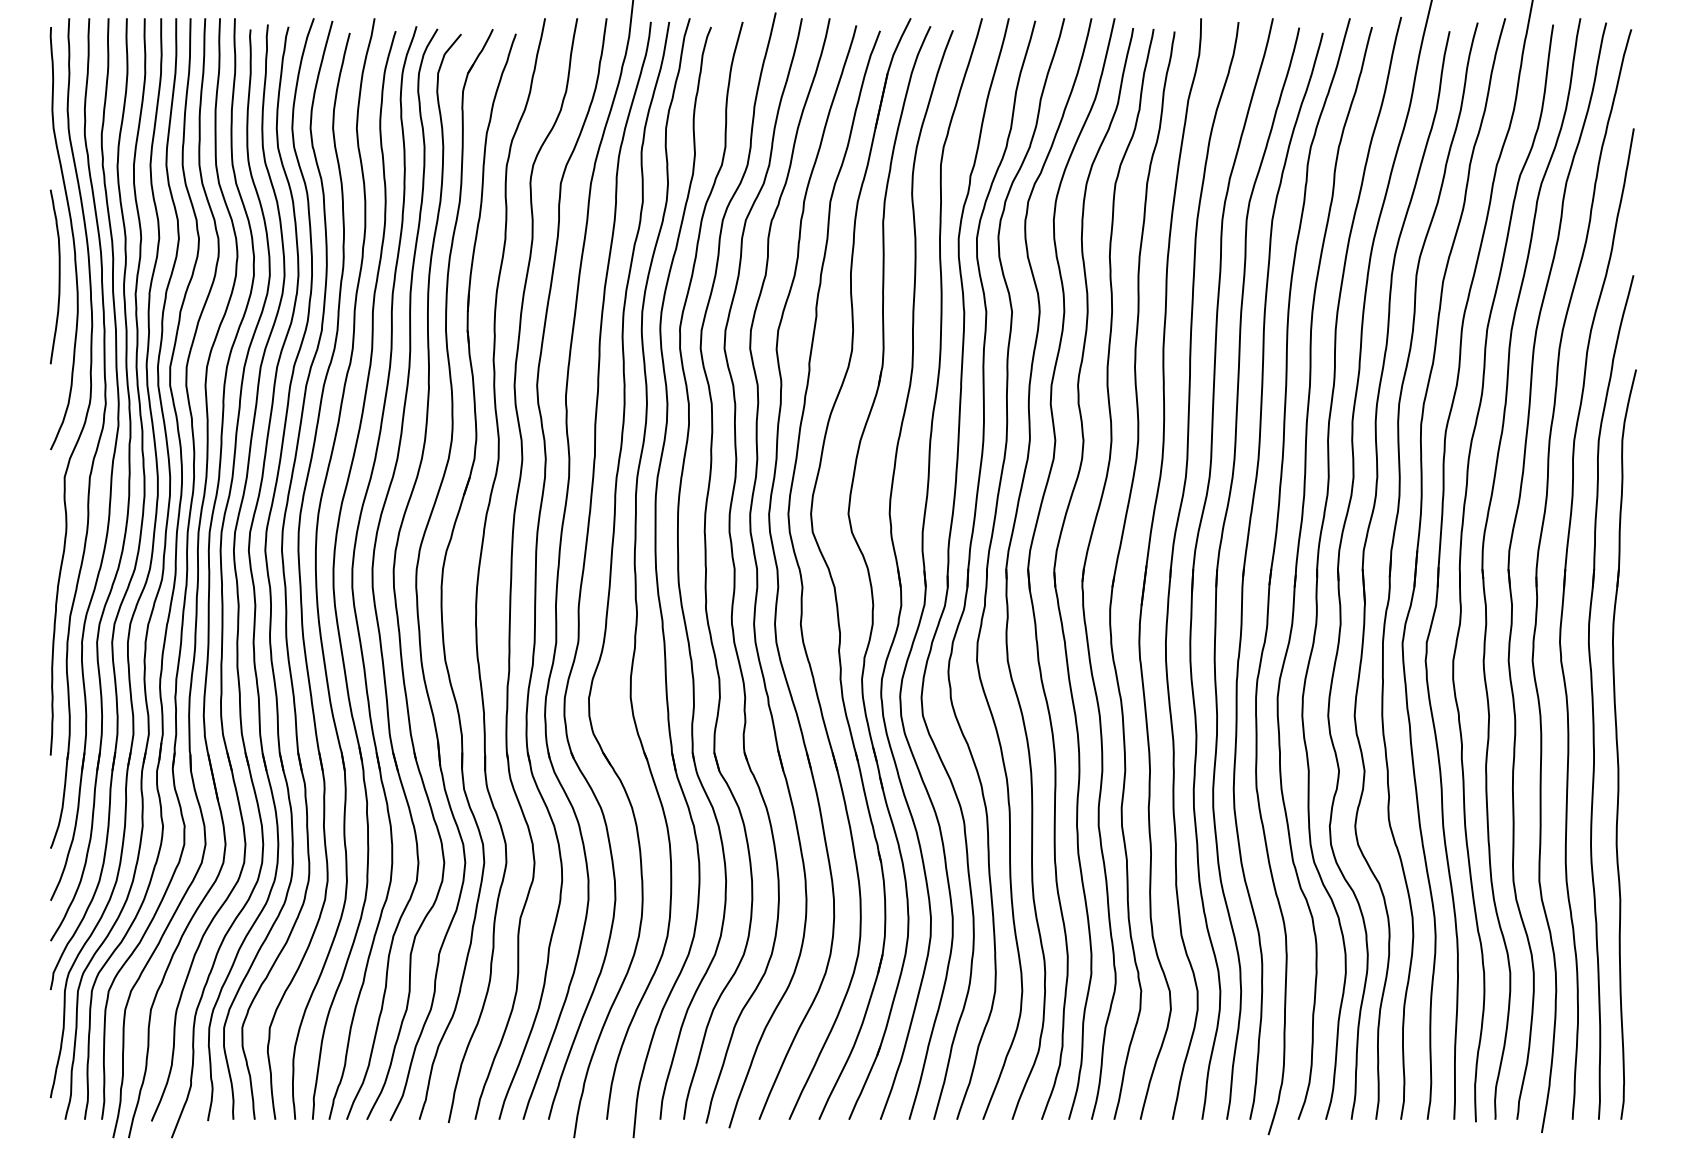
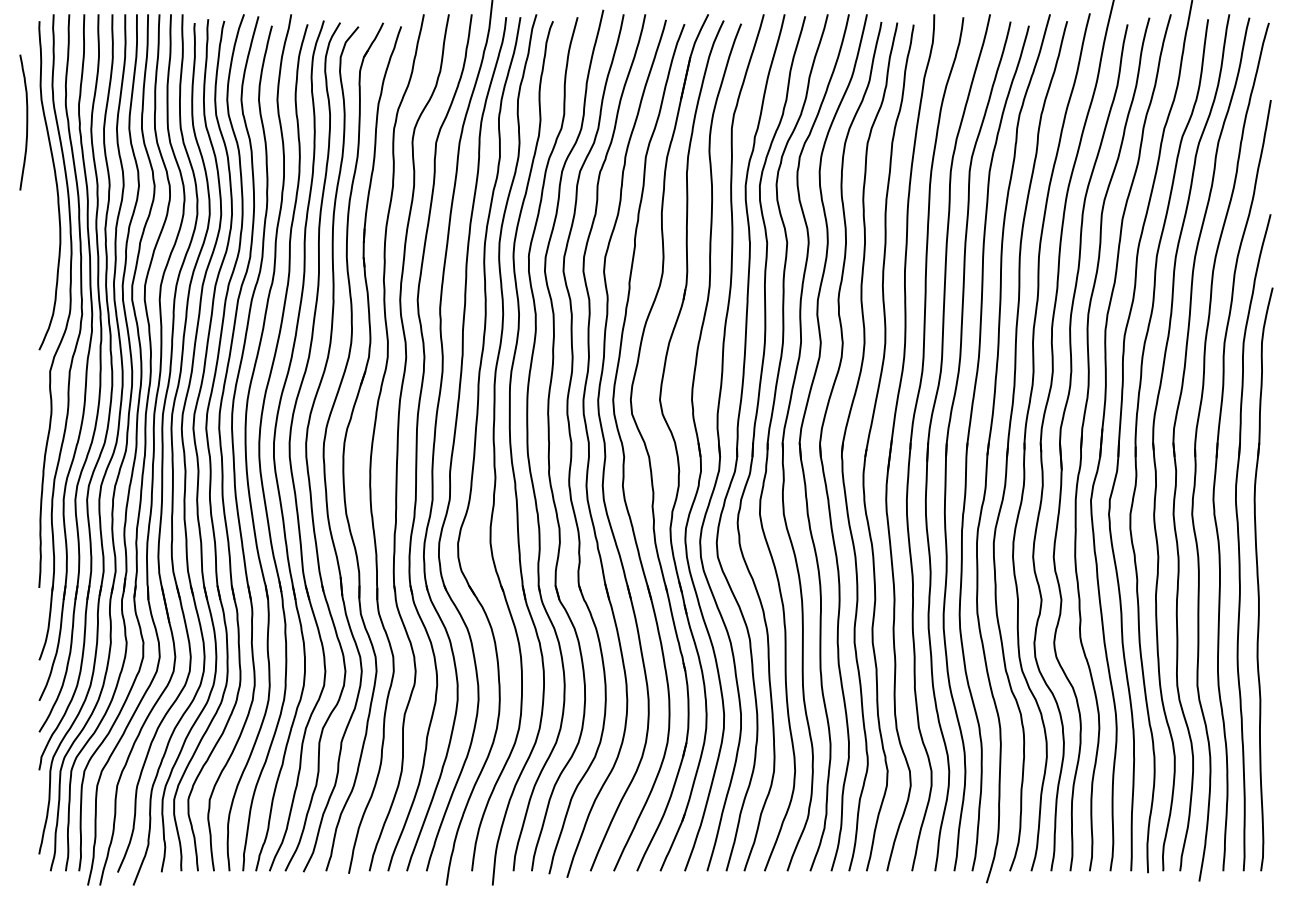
curve: (58, 276) -> (26, 122), moved

